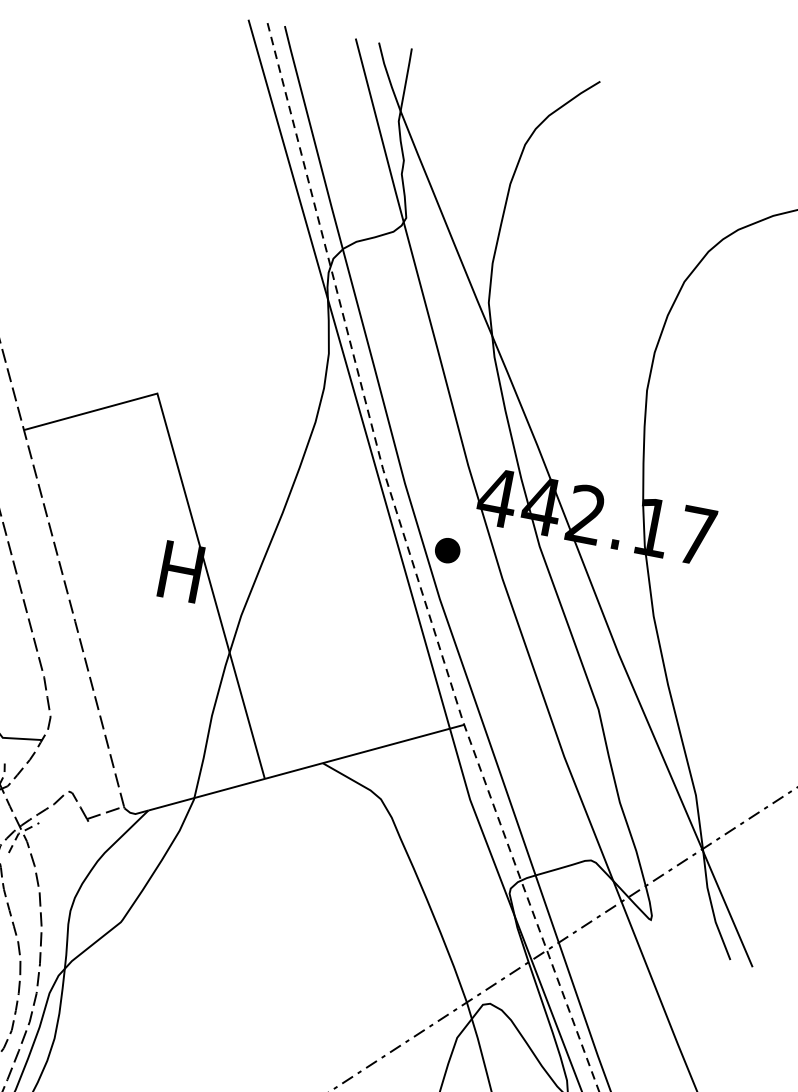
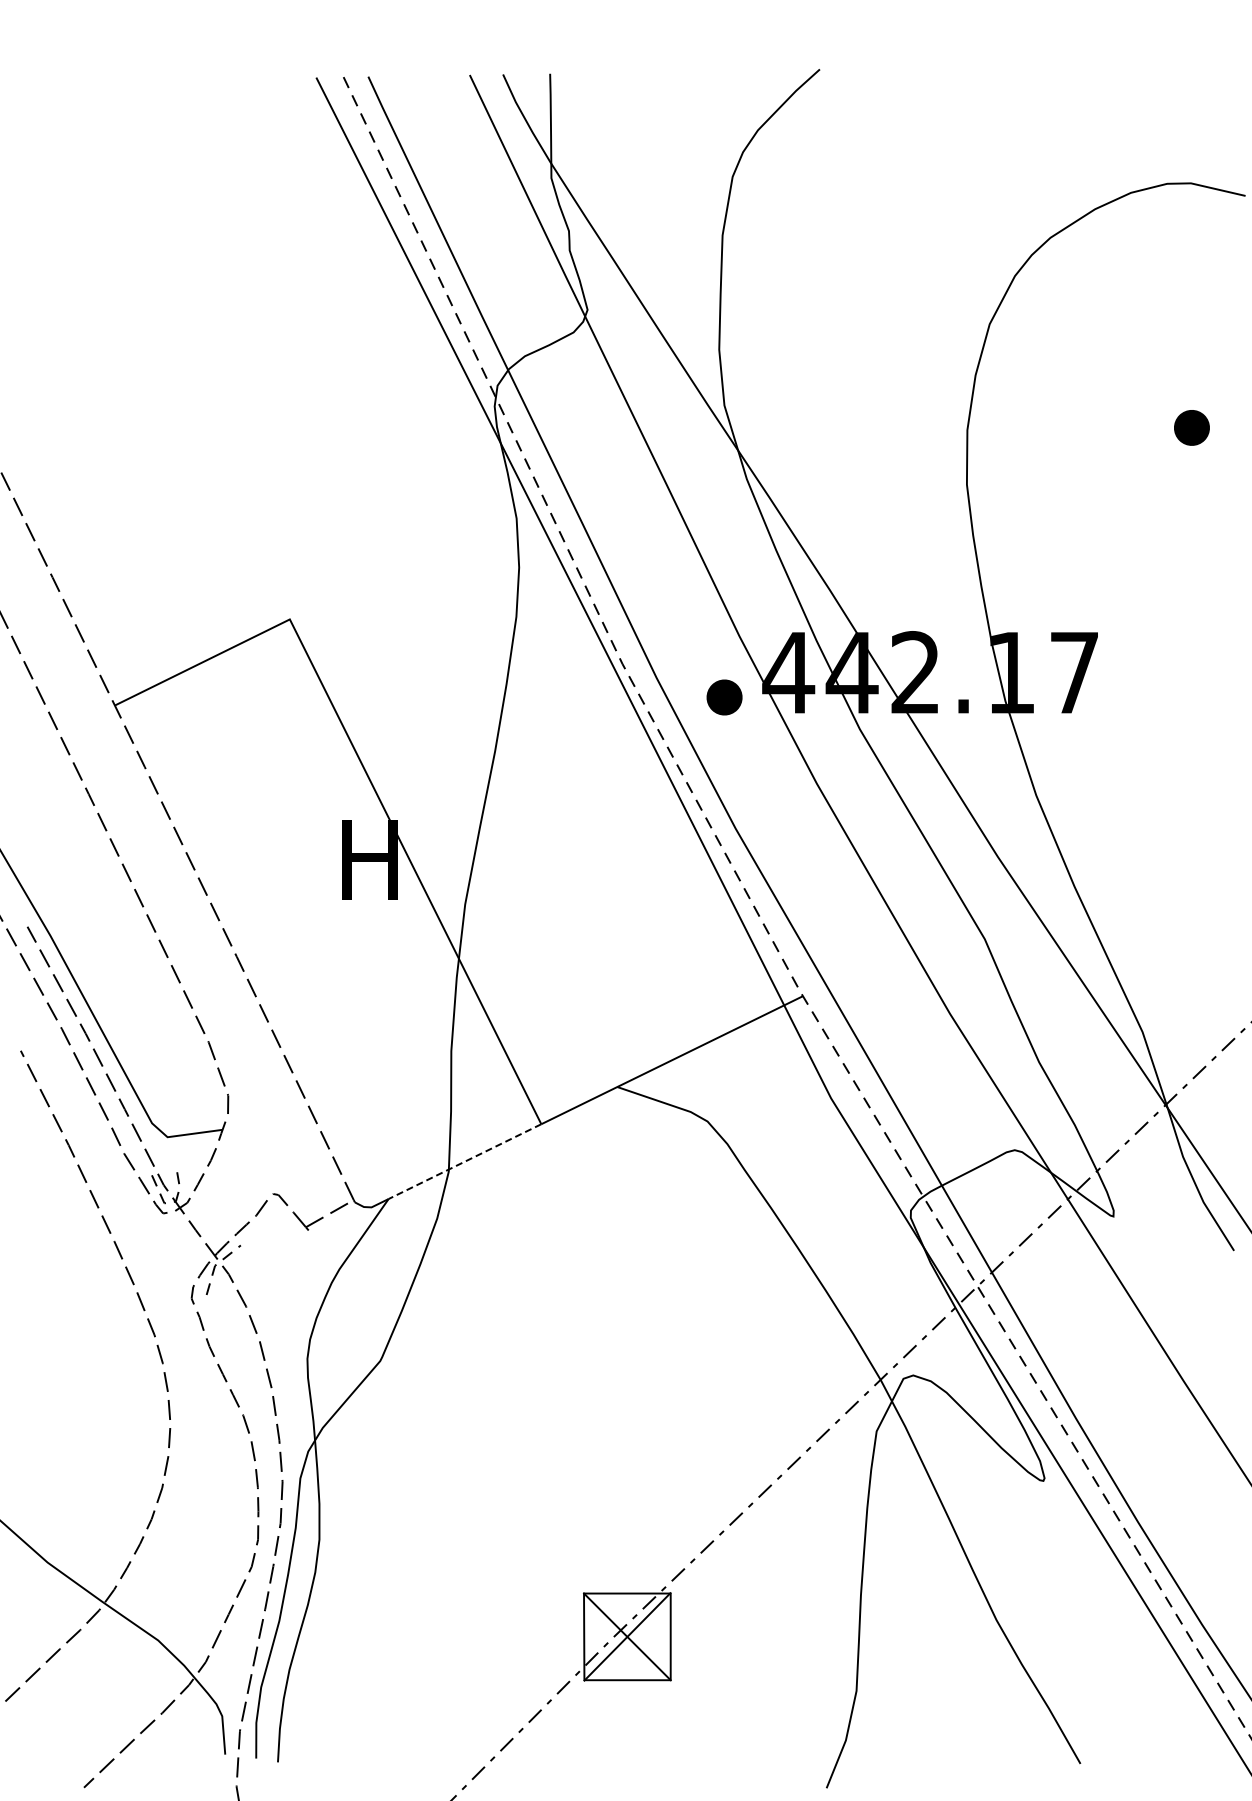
part: (447, 550) -> (724, 697), moved
line: (206, 794) -> (464, 1161), solid -> dashed

